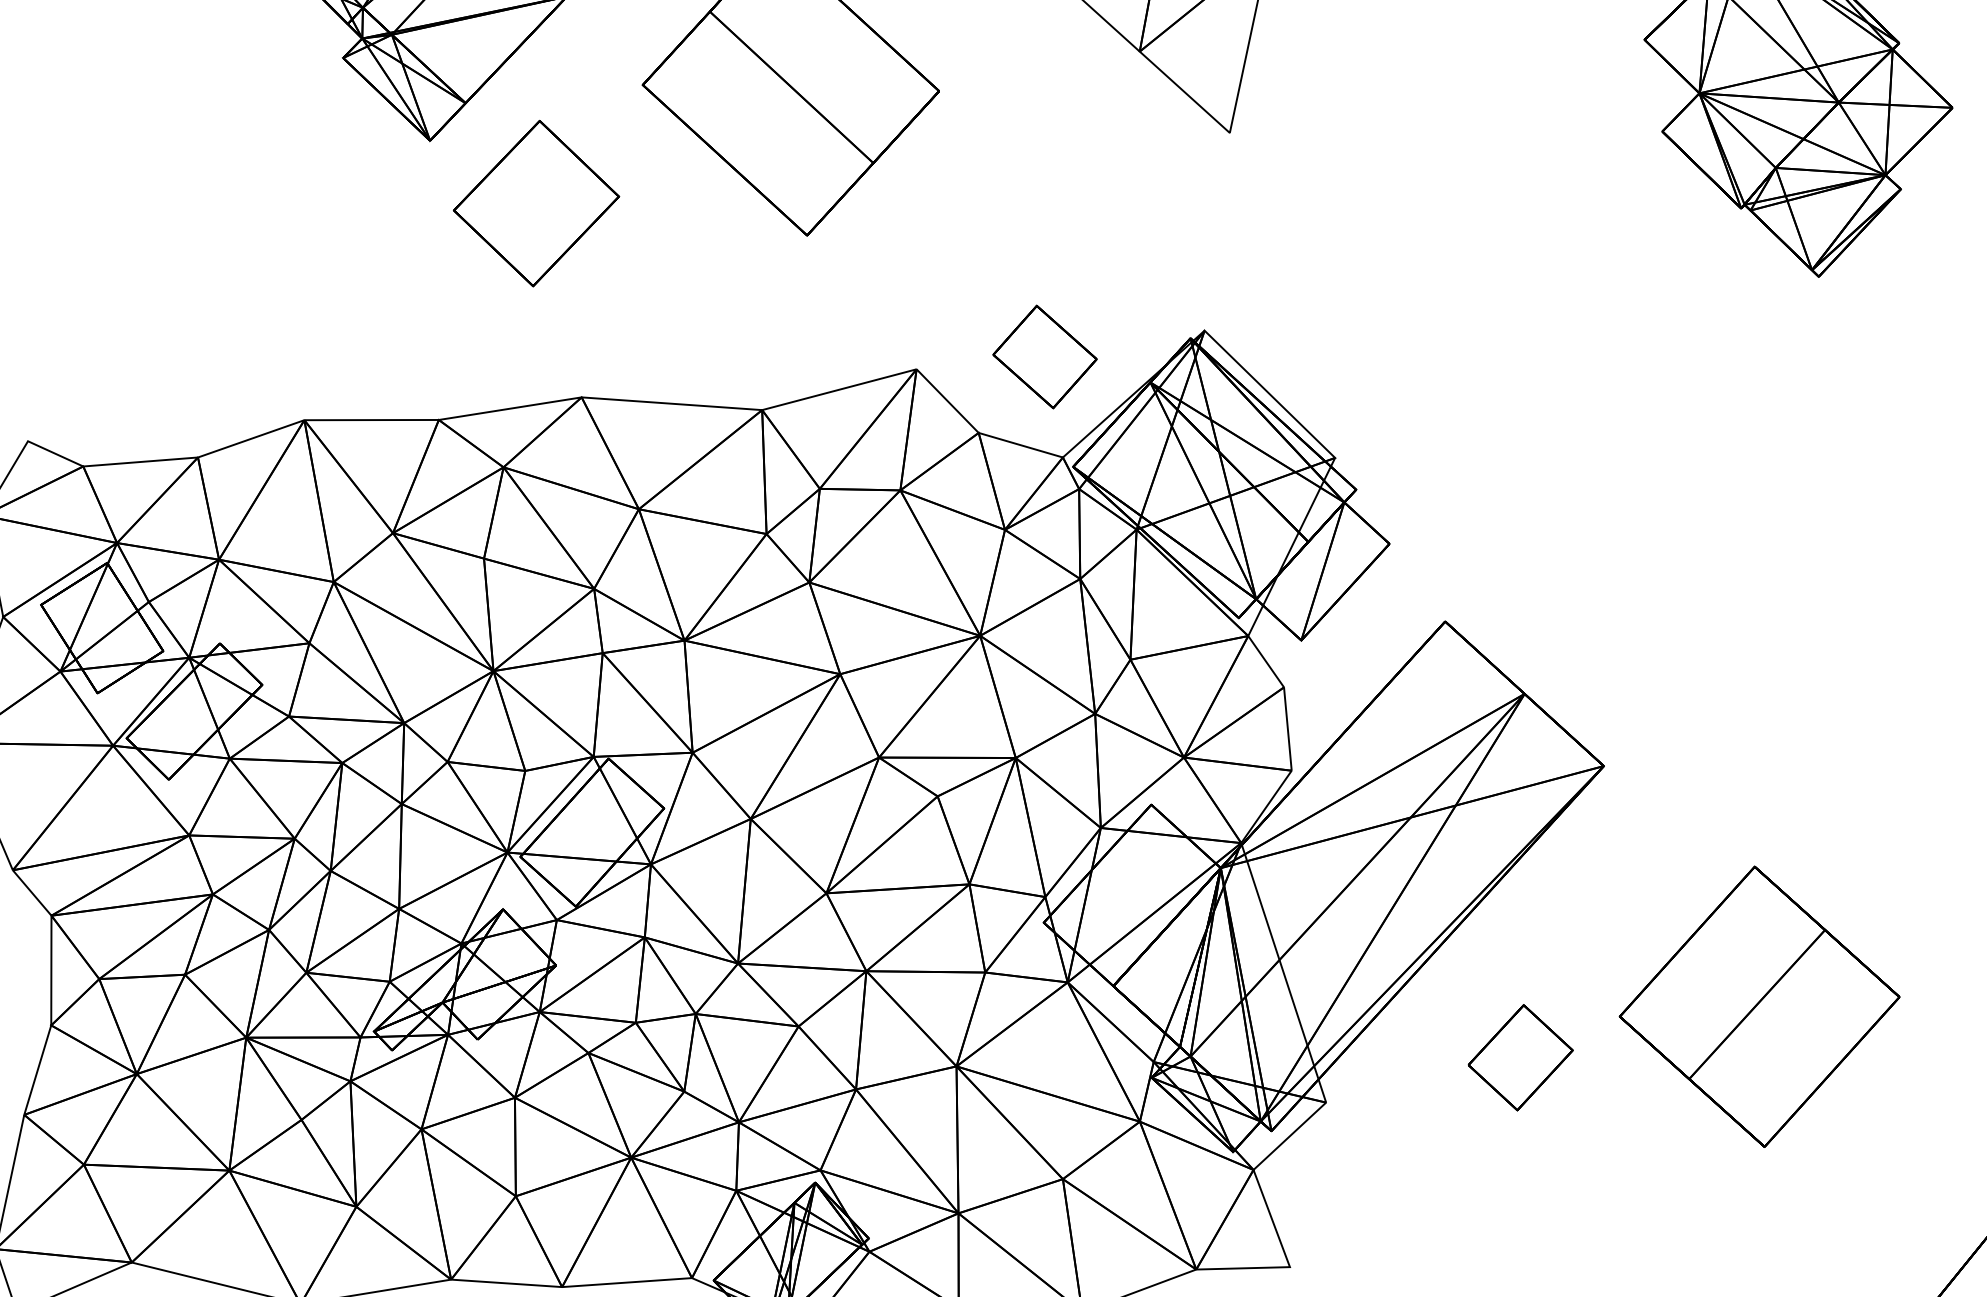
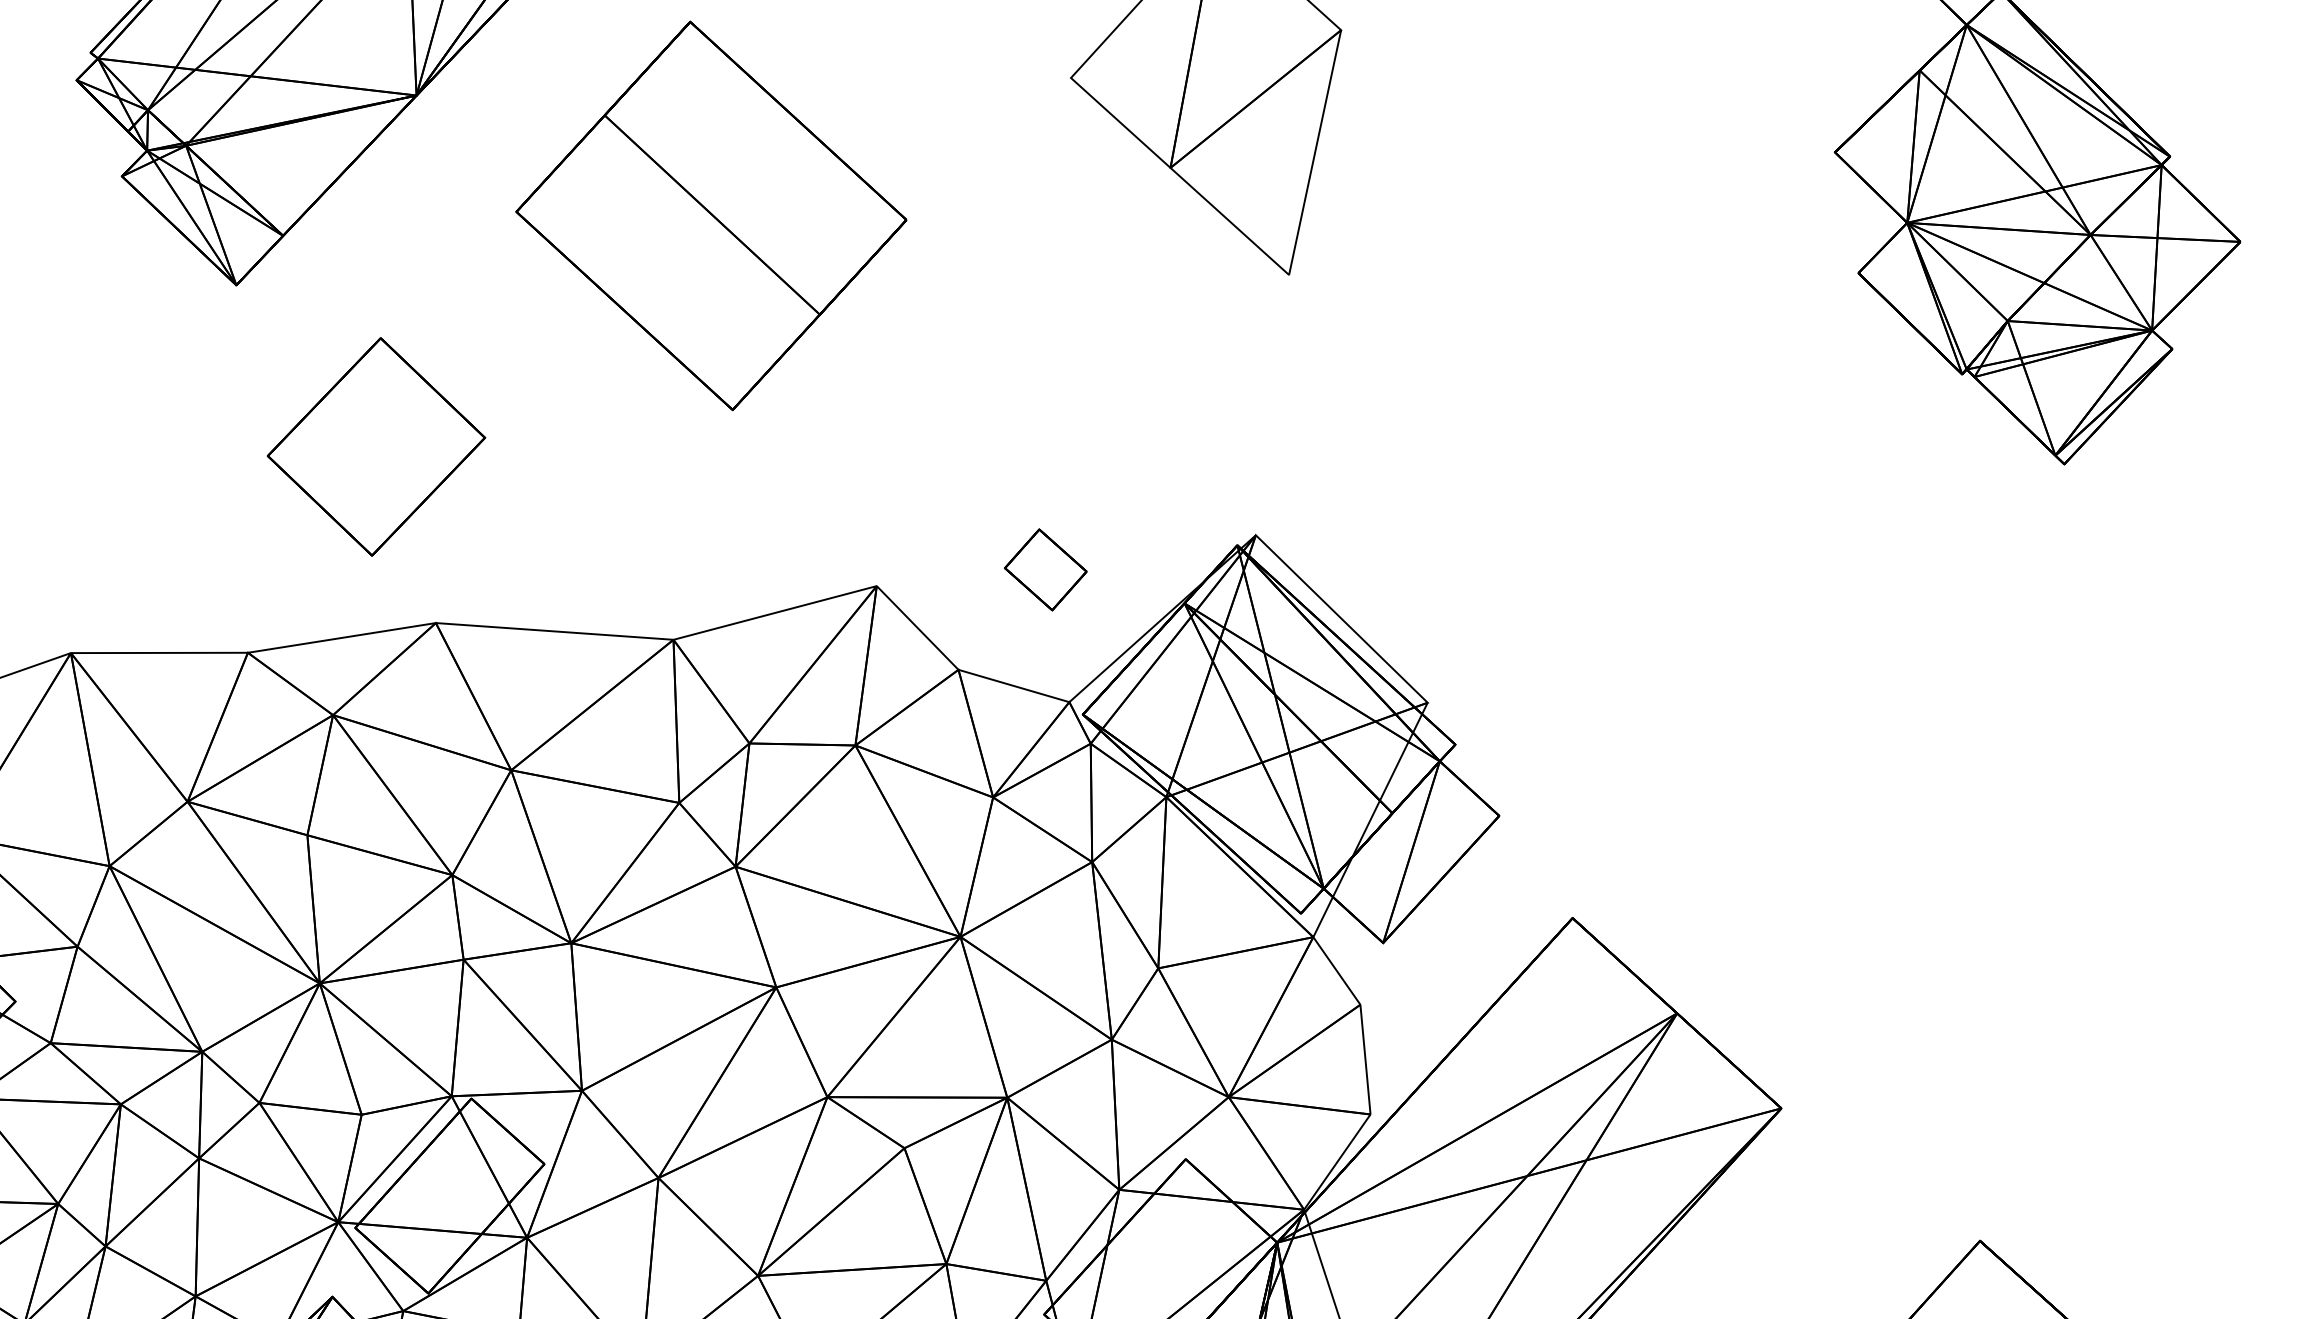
part: (536, 203) -> (376, 446), moved
part: (1044, 356) -> (1045, 569), size x0.6

